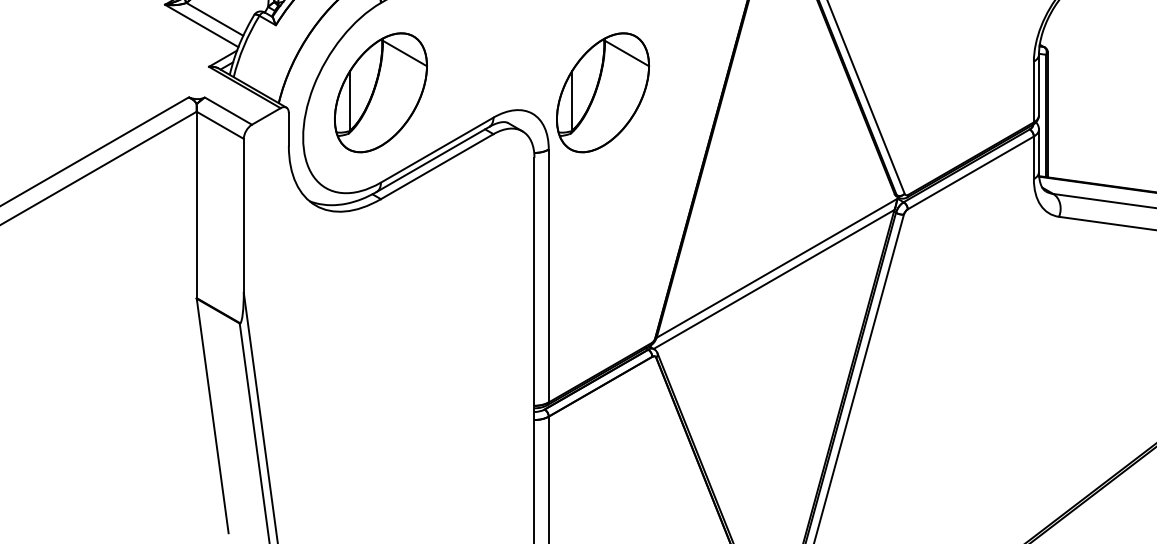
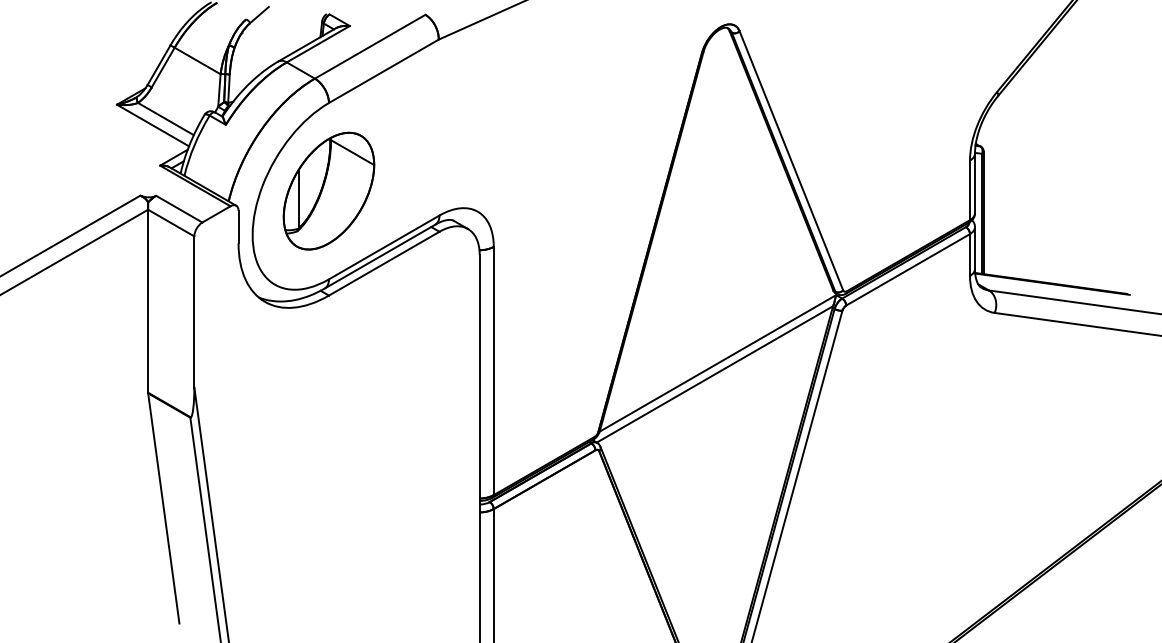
part: (602, 92) -> (546, 190), removed

